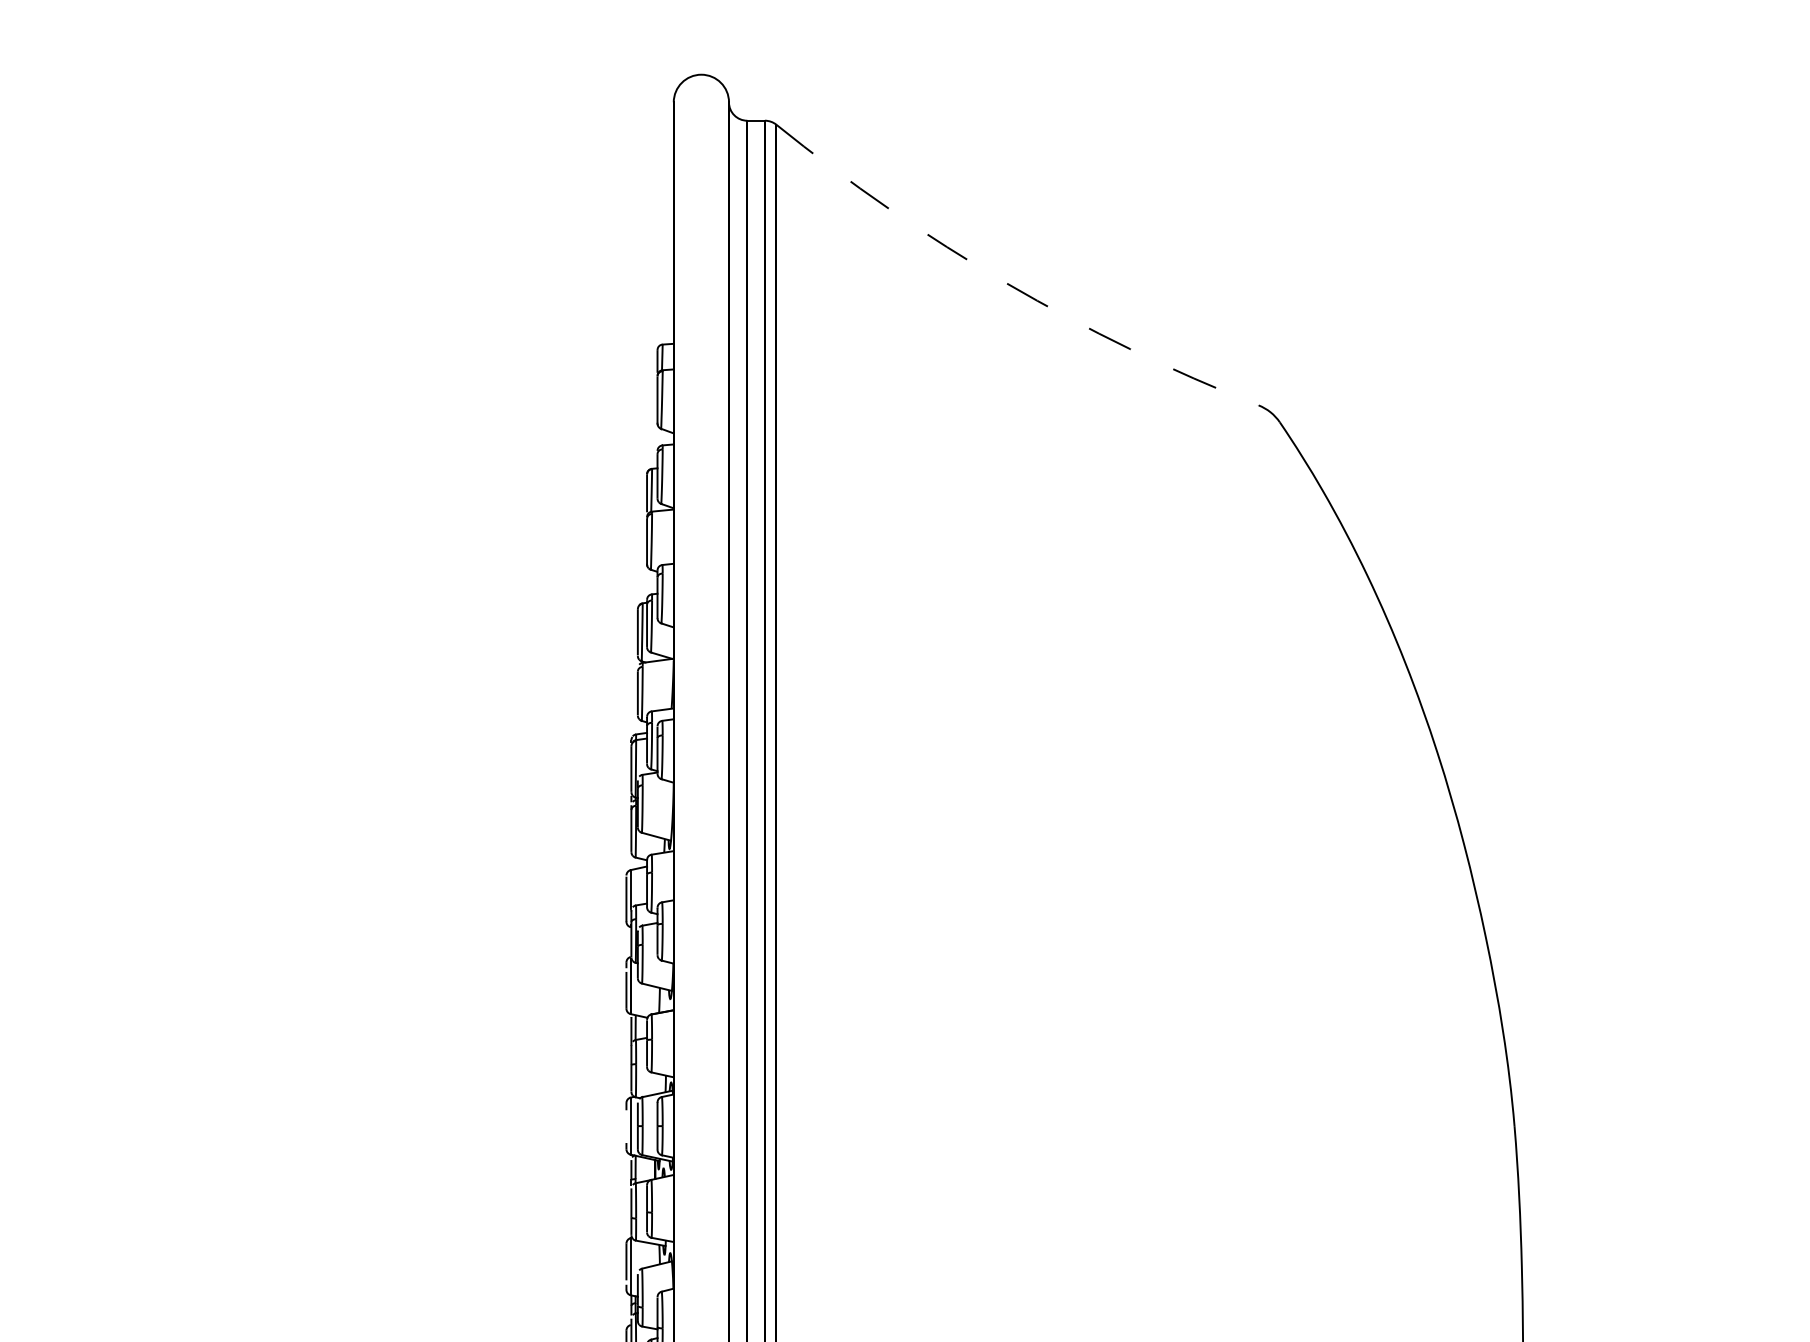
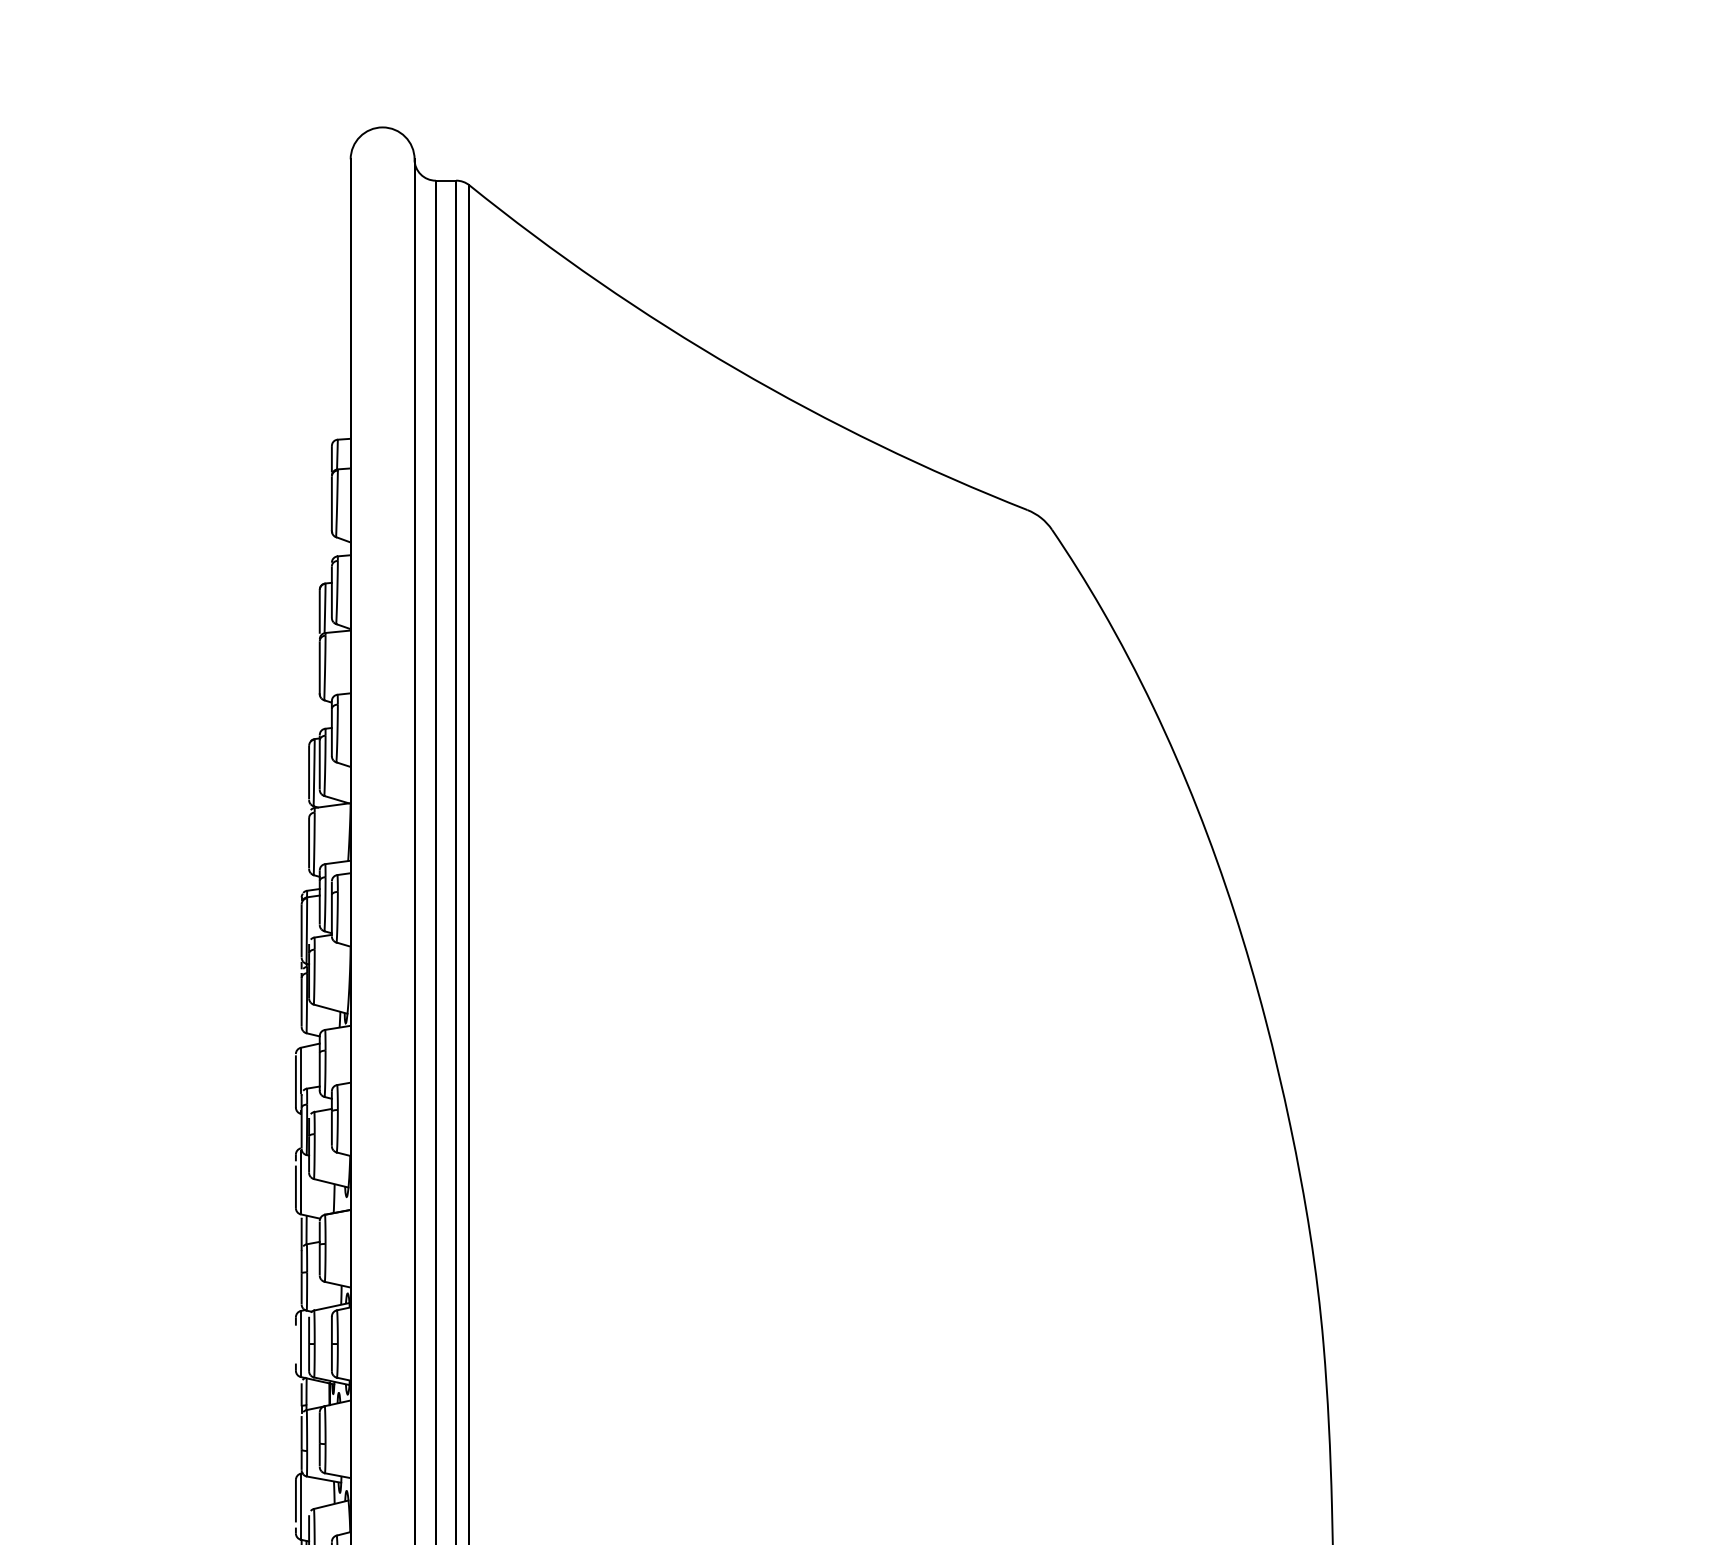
arc: (1006, 283) -> (735, 369), dashed -> solid

